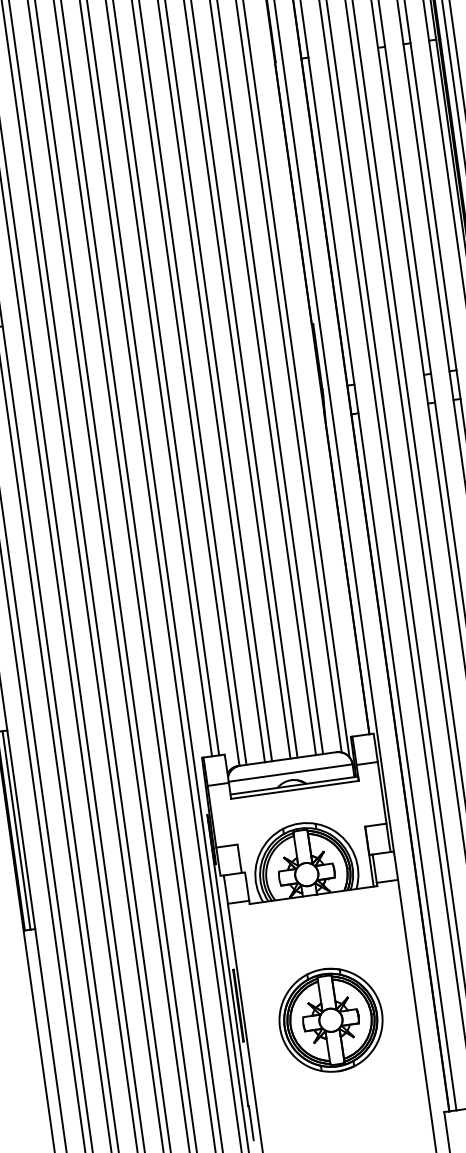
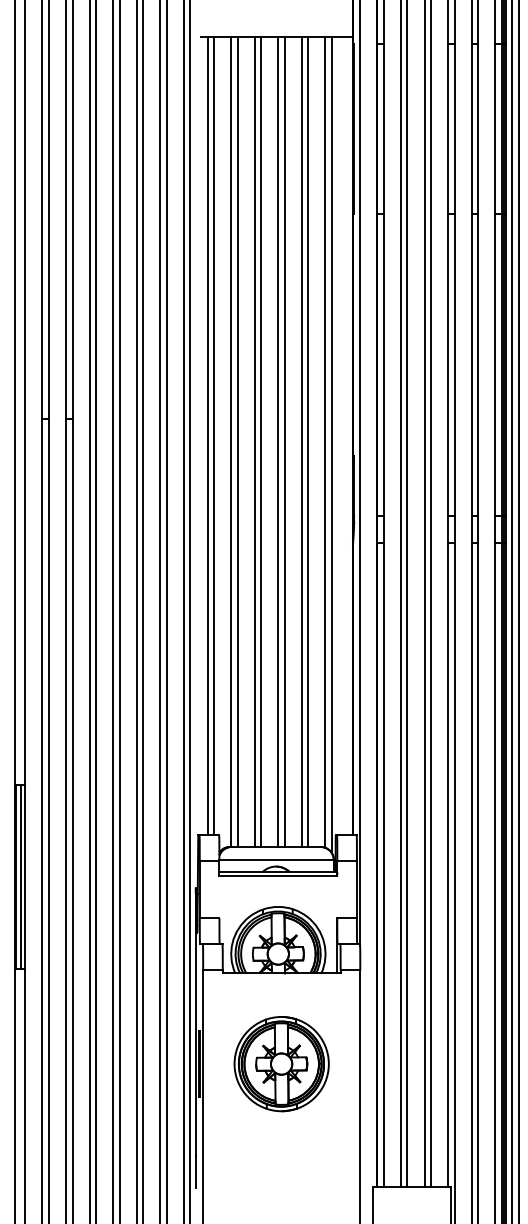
part: (330, 1020) -> (281, 1064), moved

